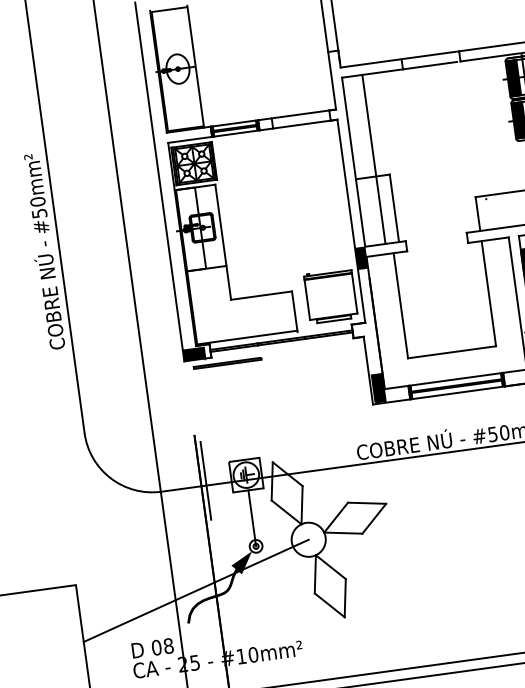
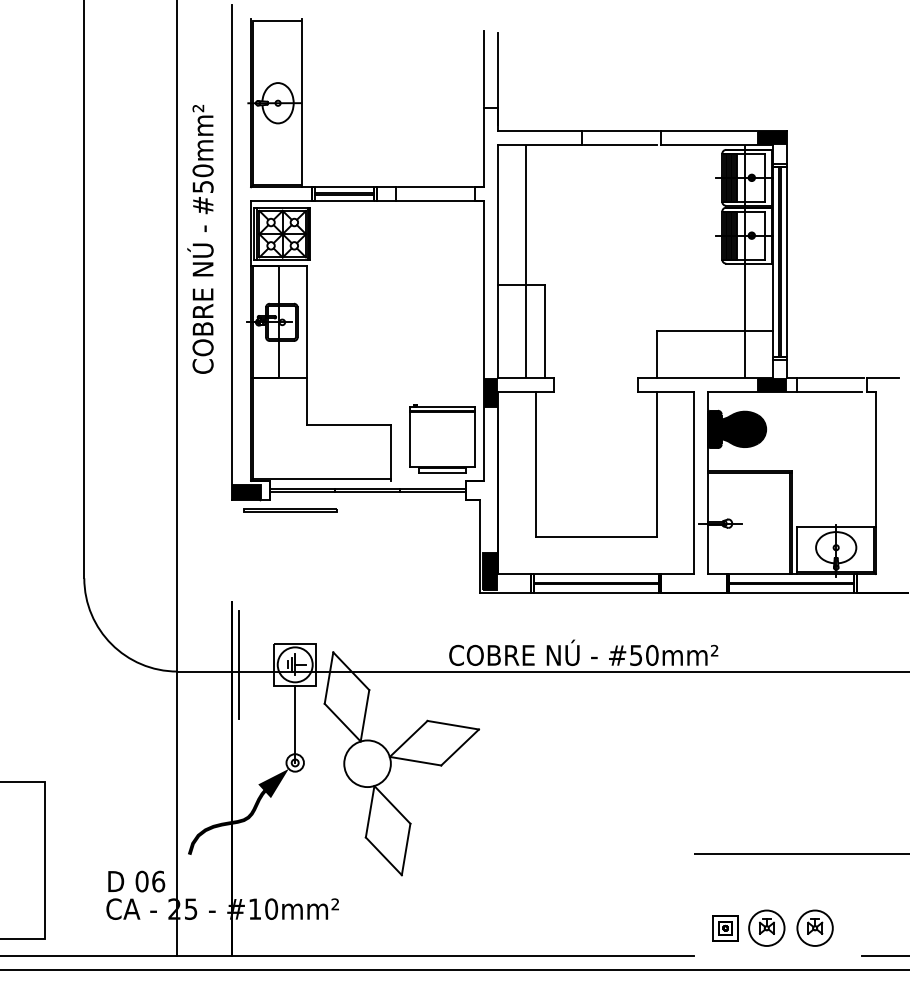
text: (42, 251) -> (200, 238), moved
line: (195, 590) -> (205, 811), removed
text: (168, 646) -> (158, 881), 08 -> 06

